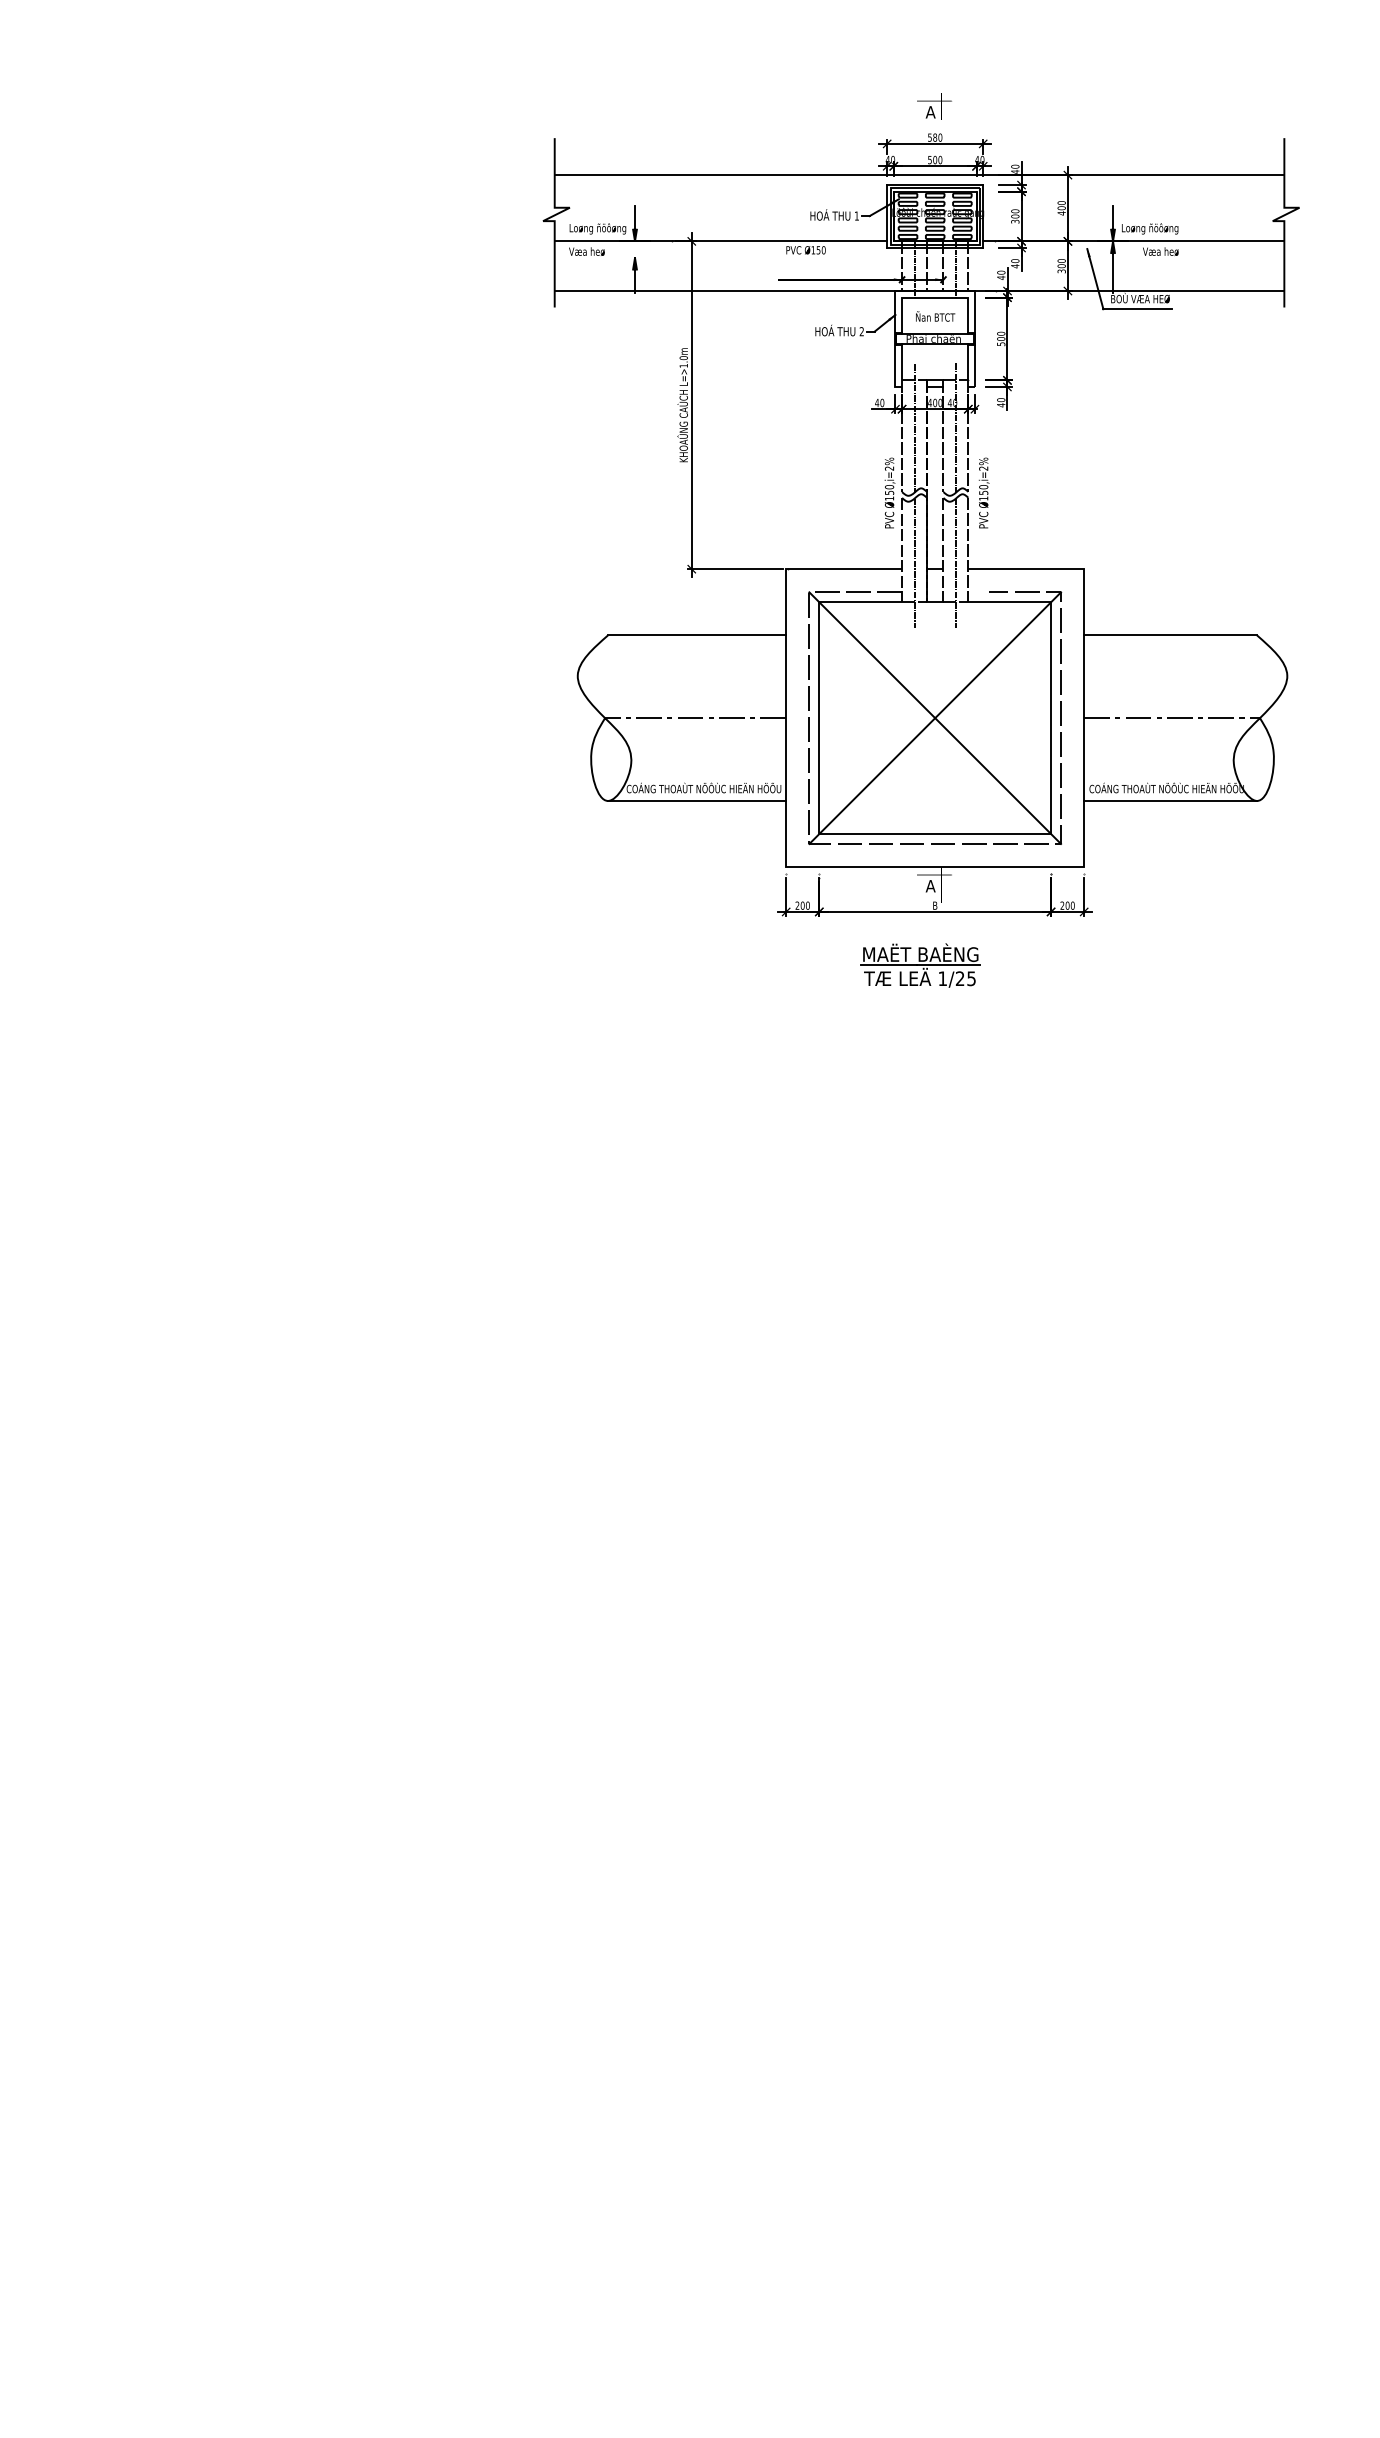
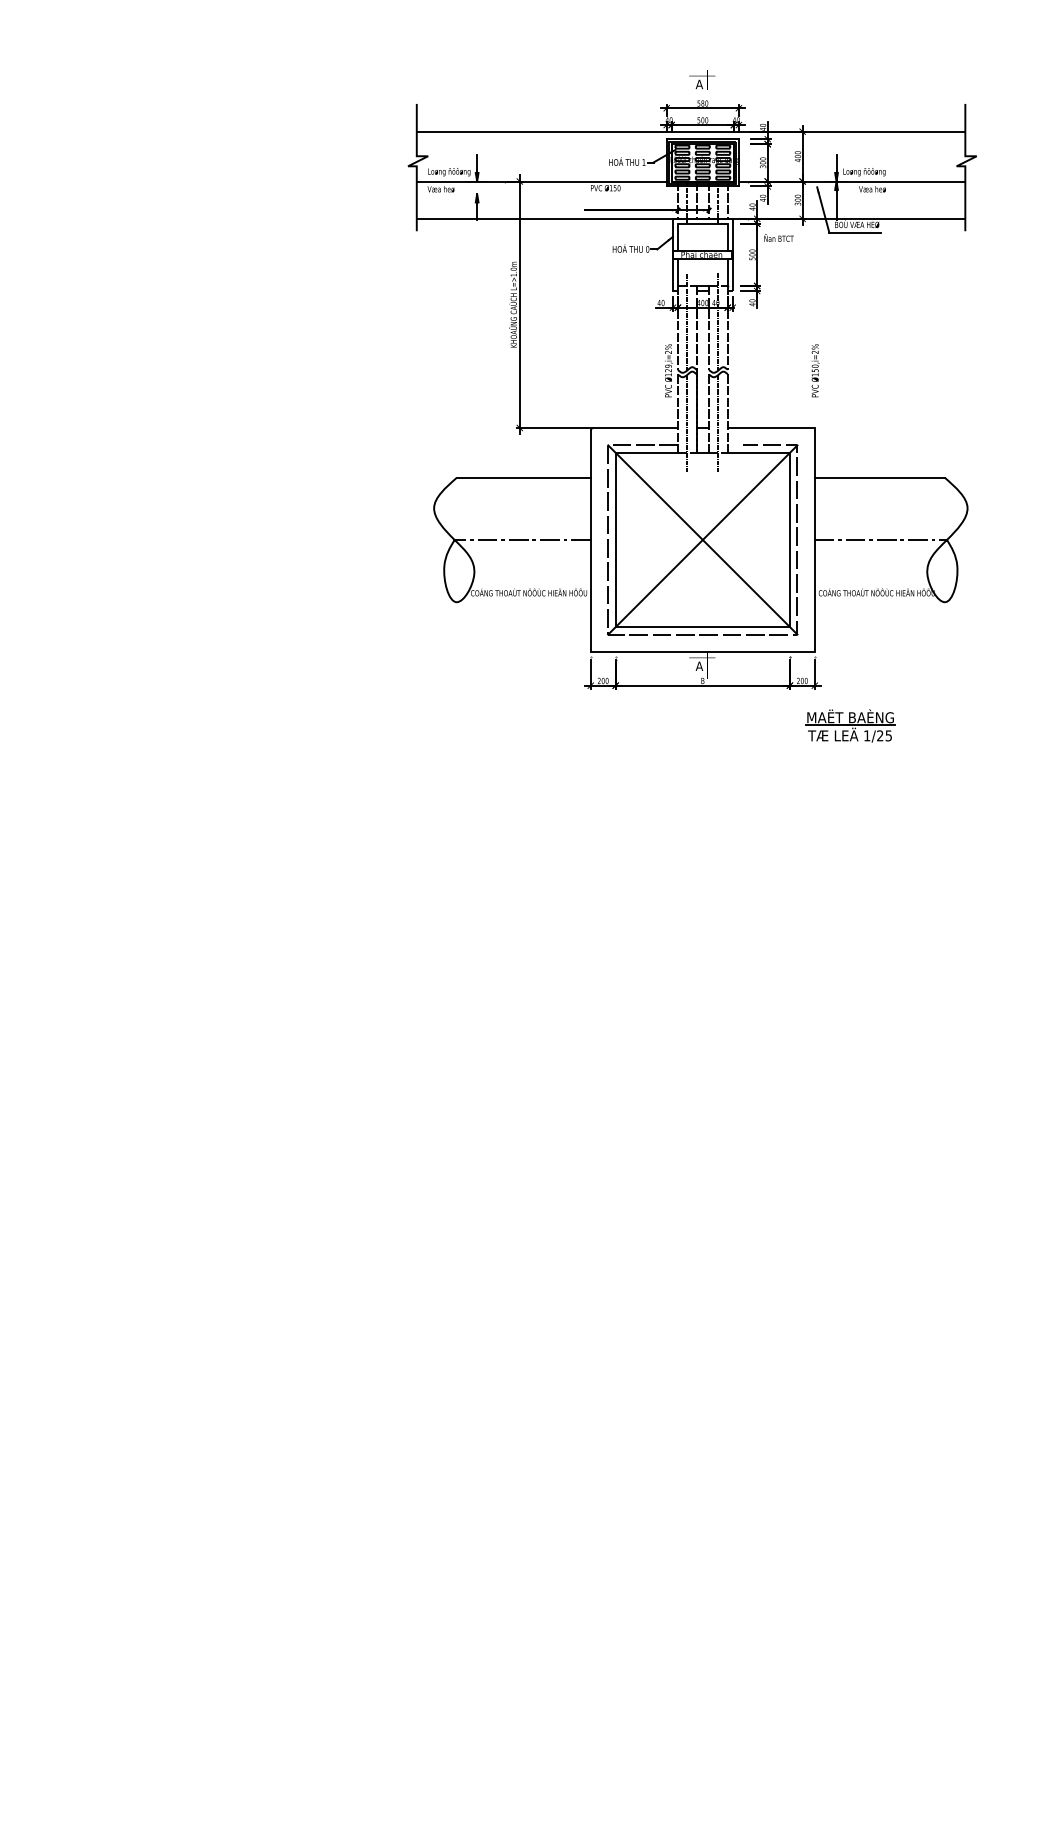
text: (935, 316) -> (778, 238), moved
text: (861, 331) -> (647, 249), 2 -> 0
text: (889, 489) -> (668, 368), Ø150,i=2% -> Ø129,i=2%
text: (983, 492) -> (815, 370), moved
line: (696, 800) -> (523, 601), removed
line: (1170, 800) -> (879, 601), removed
part: (920, 965) -> (850, 725), moved

